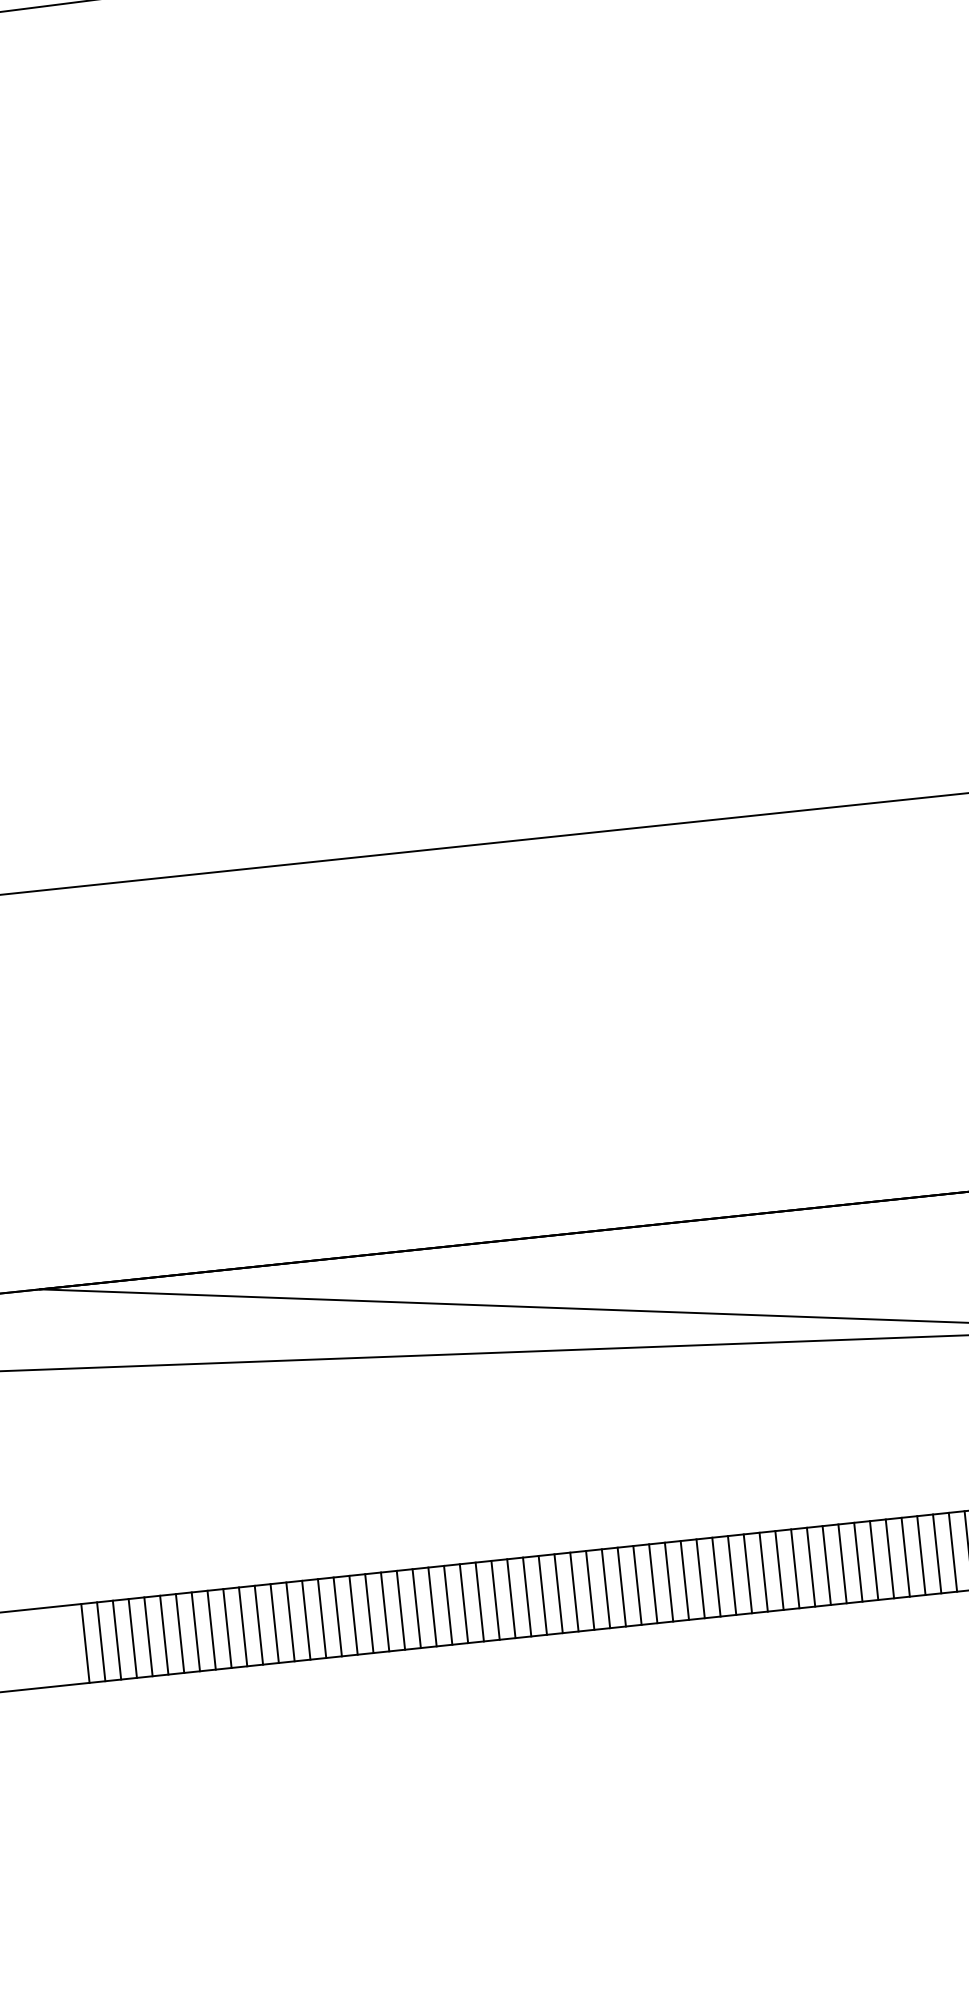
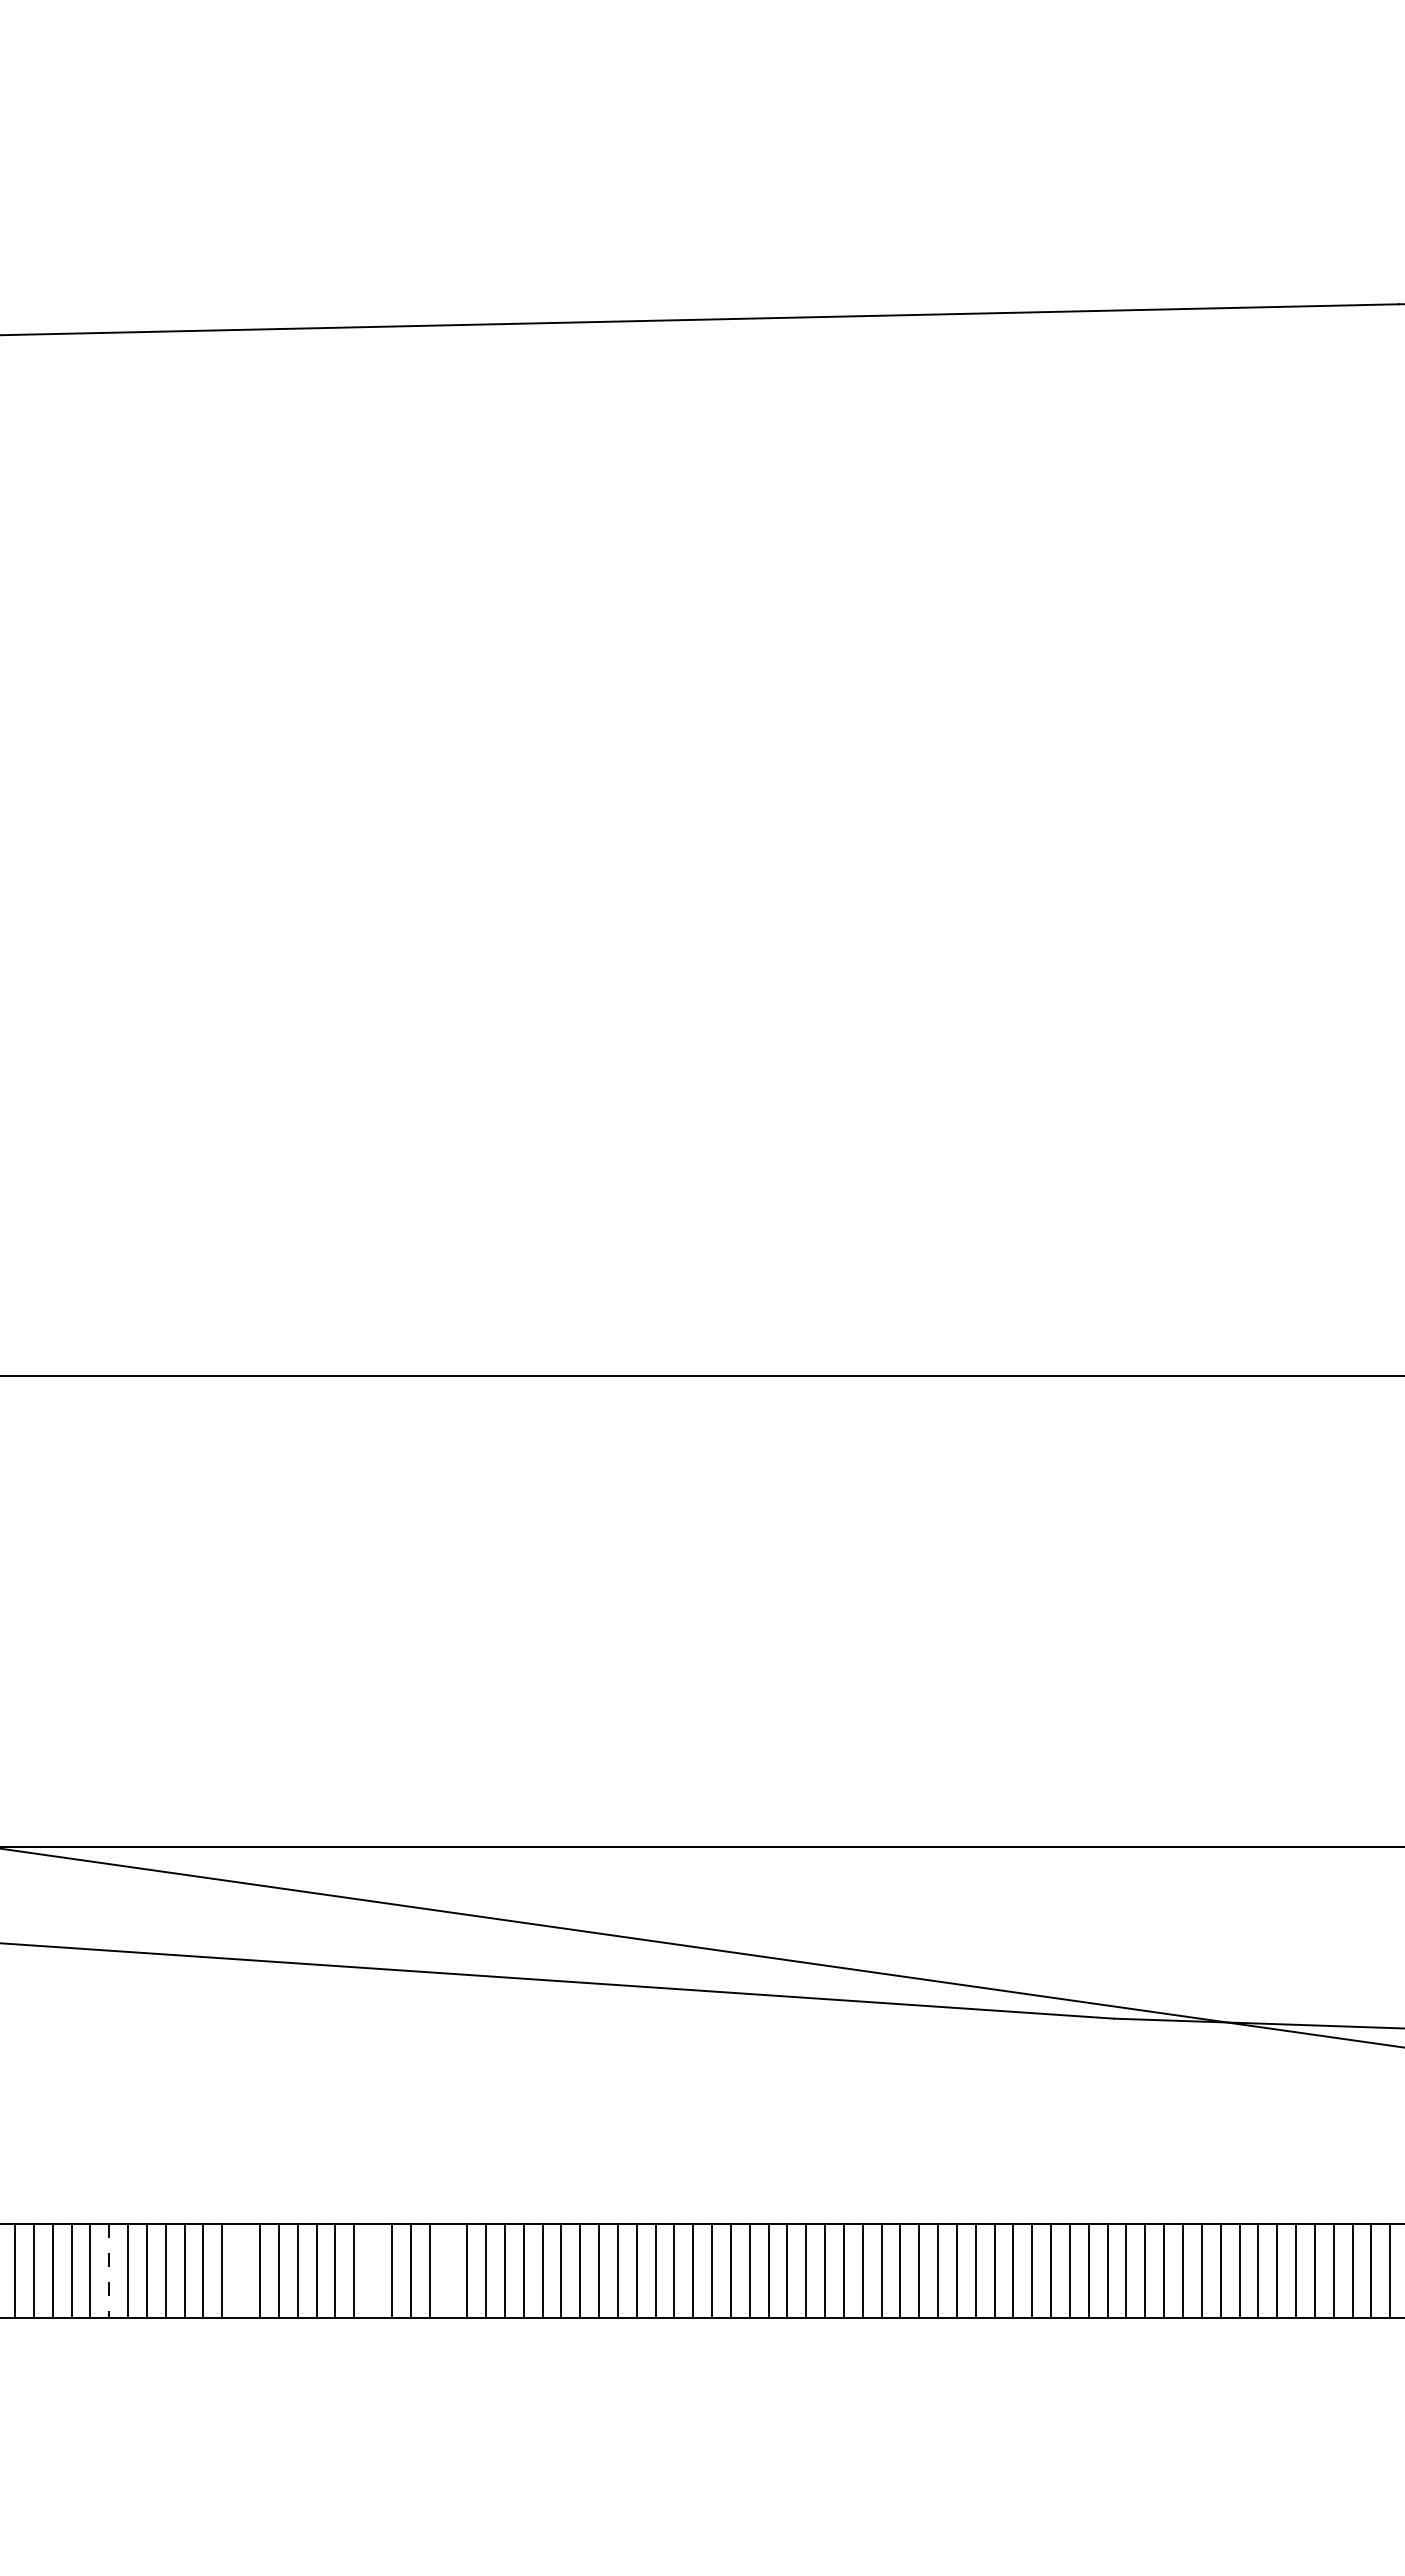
line: (464, 1603) -> (448, 2270), removed
line: (401, 1610) -> (373, 2270), removed
line: (290, 1621) -> (241, 2270), removed
line: (180, 1634) -> (109, 2271), solid -> dashed

